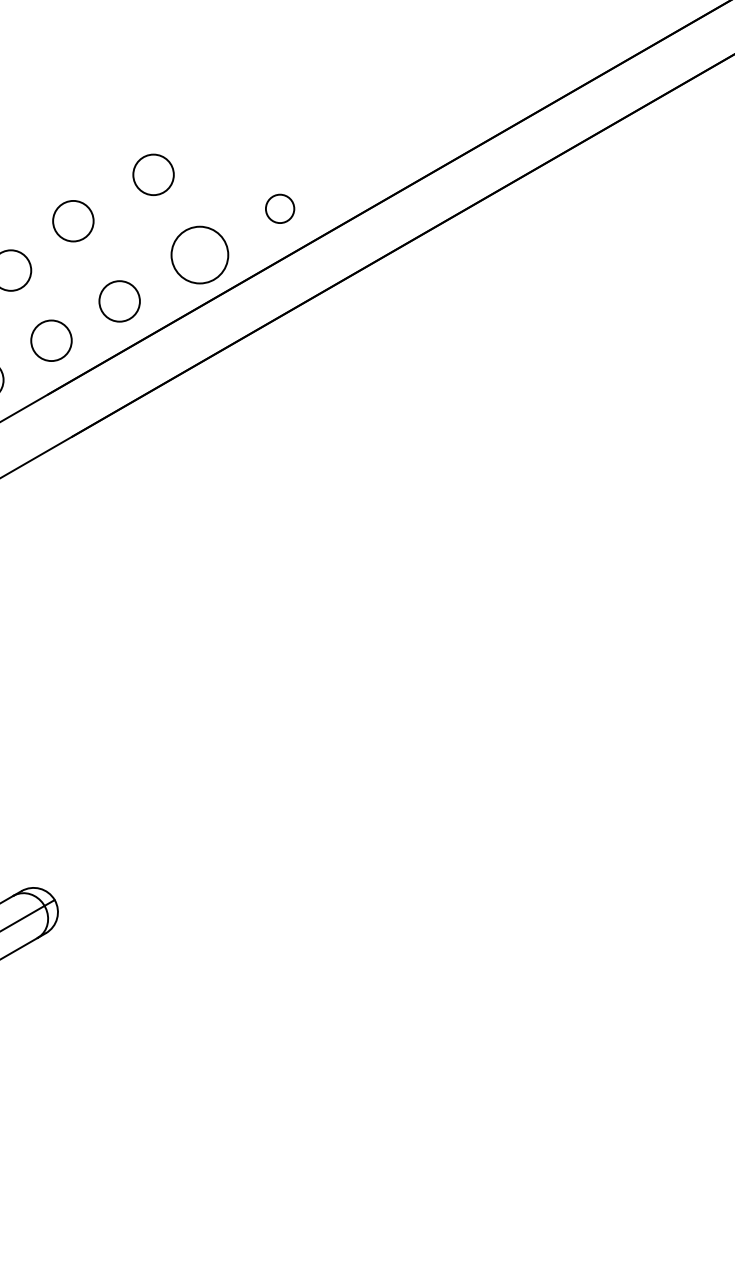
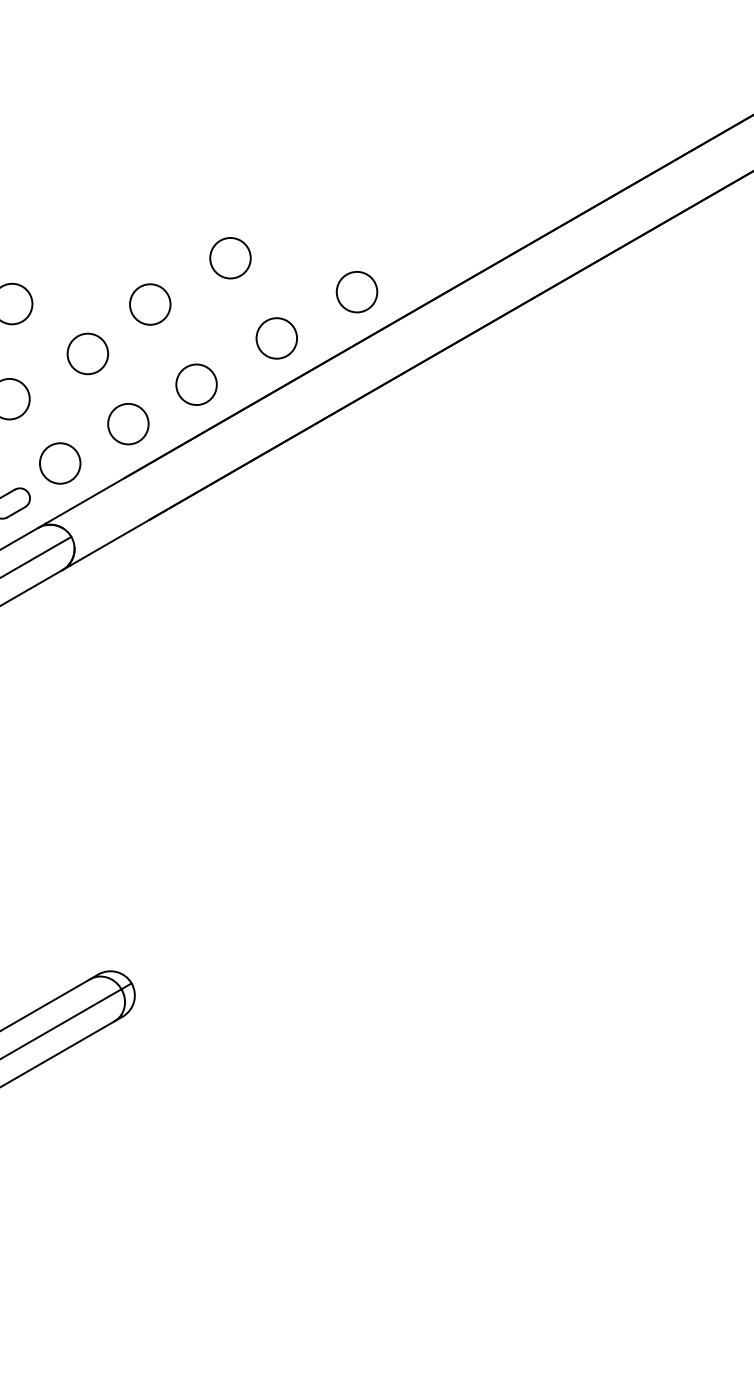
circle: (279, 209) -> (356, 292), size x1.43
circle: (199, 255) -> (276, 338), size x0.71

